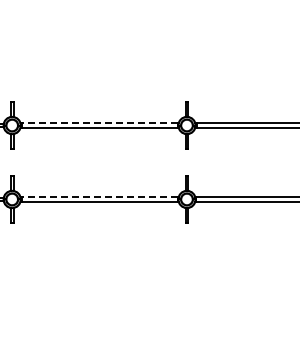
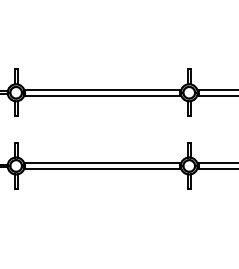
line: (99, 122) -> (102, 89), dashed -> solid
line: (99, 196) -> (102, 163), dashed -> solid

